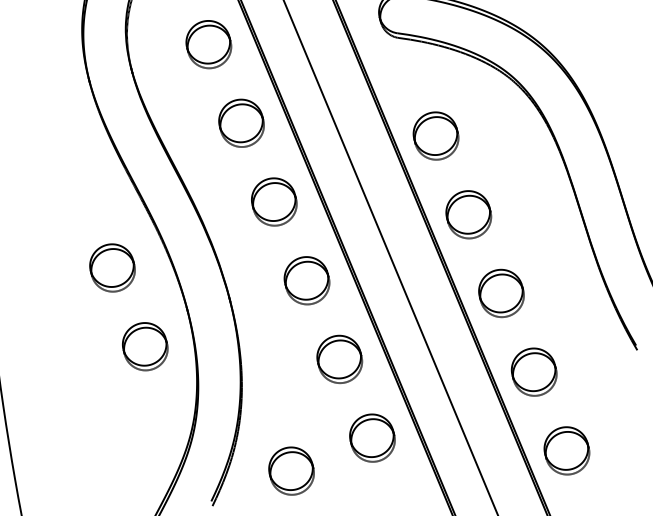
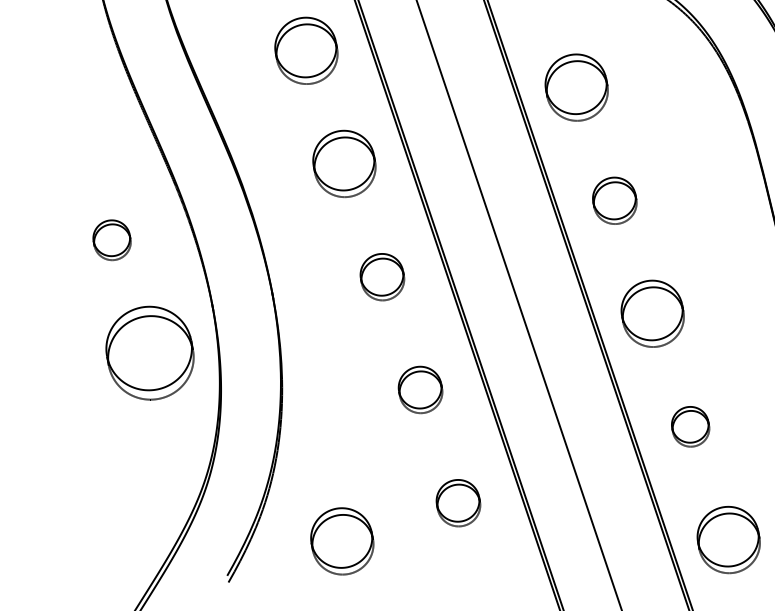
part: (468, 214) -> (614, 200), size x0.7
part: (112, 267) -> (112, 239), size x0.6
part: (306, 280) -> (381, 276), size x0.7
part: (145, 346) -> (150, 353), size x1.4
part: (339, 358) -> (420, 388), size x0.7
part: (533, 371) -> (689, 425), size x0.6
part: (372, 437) -> (458, 502), size x0.7

